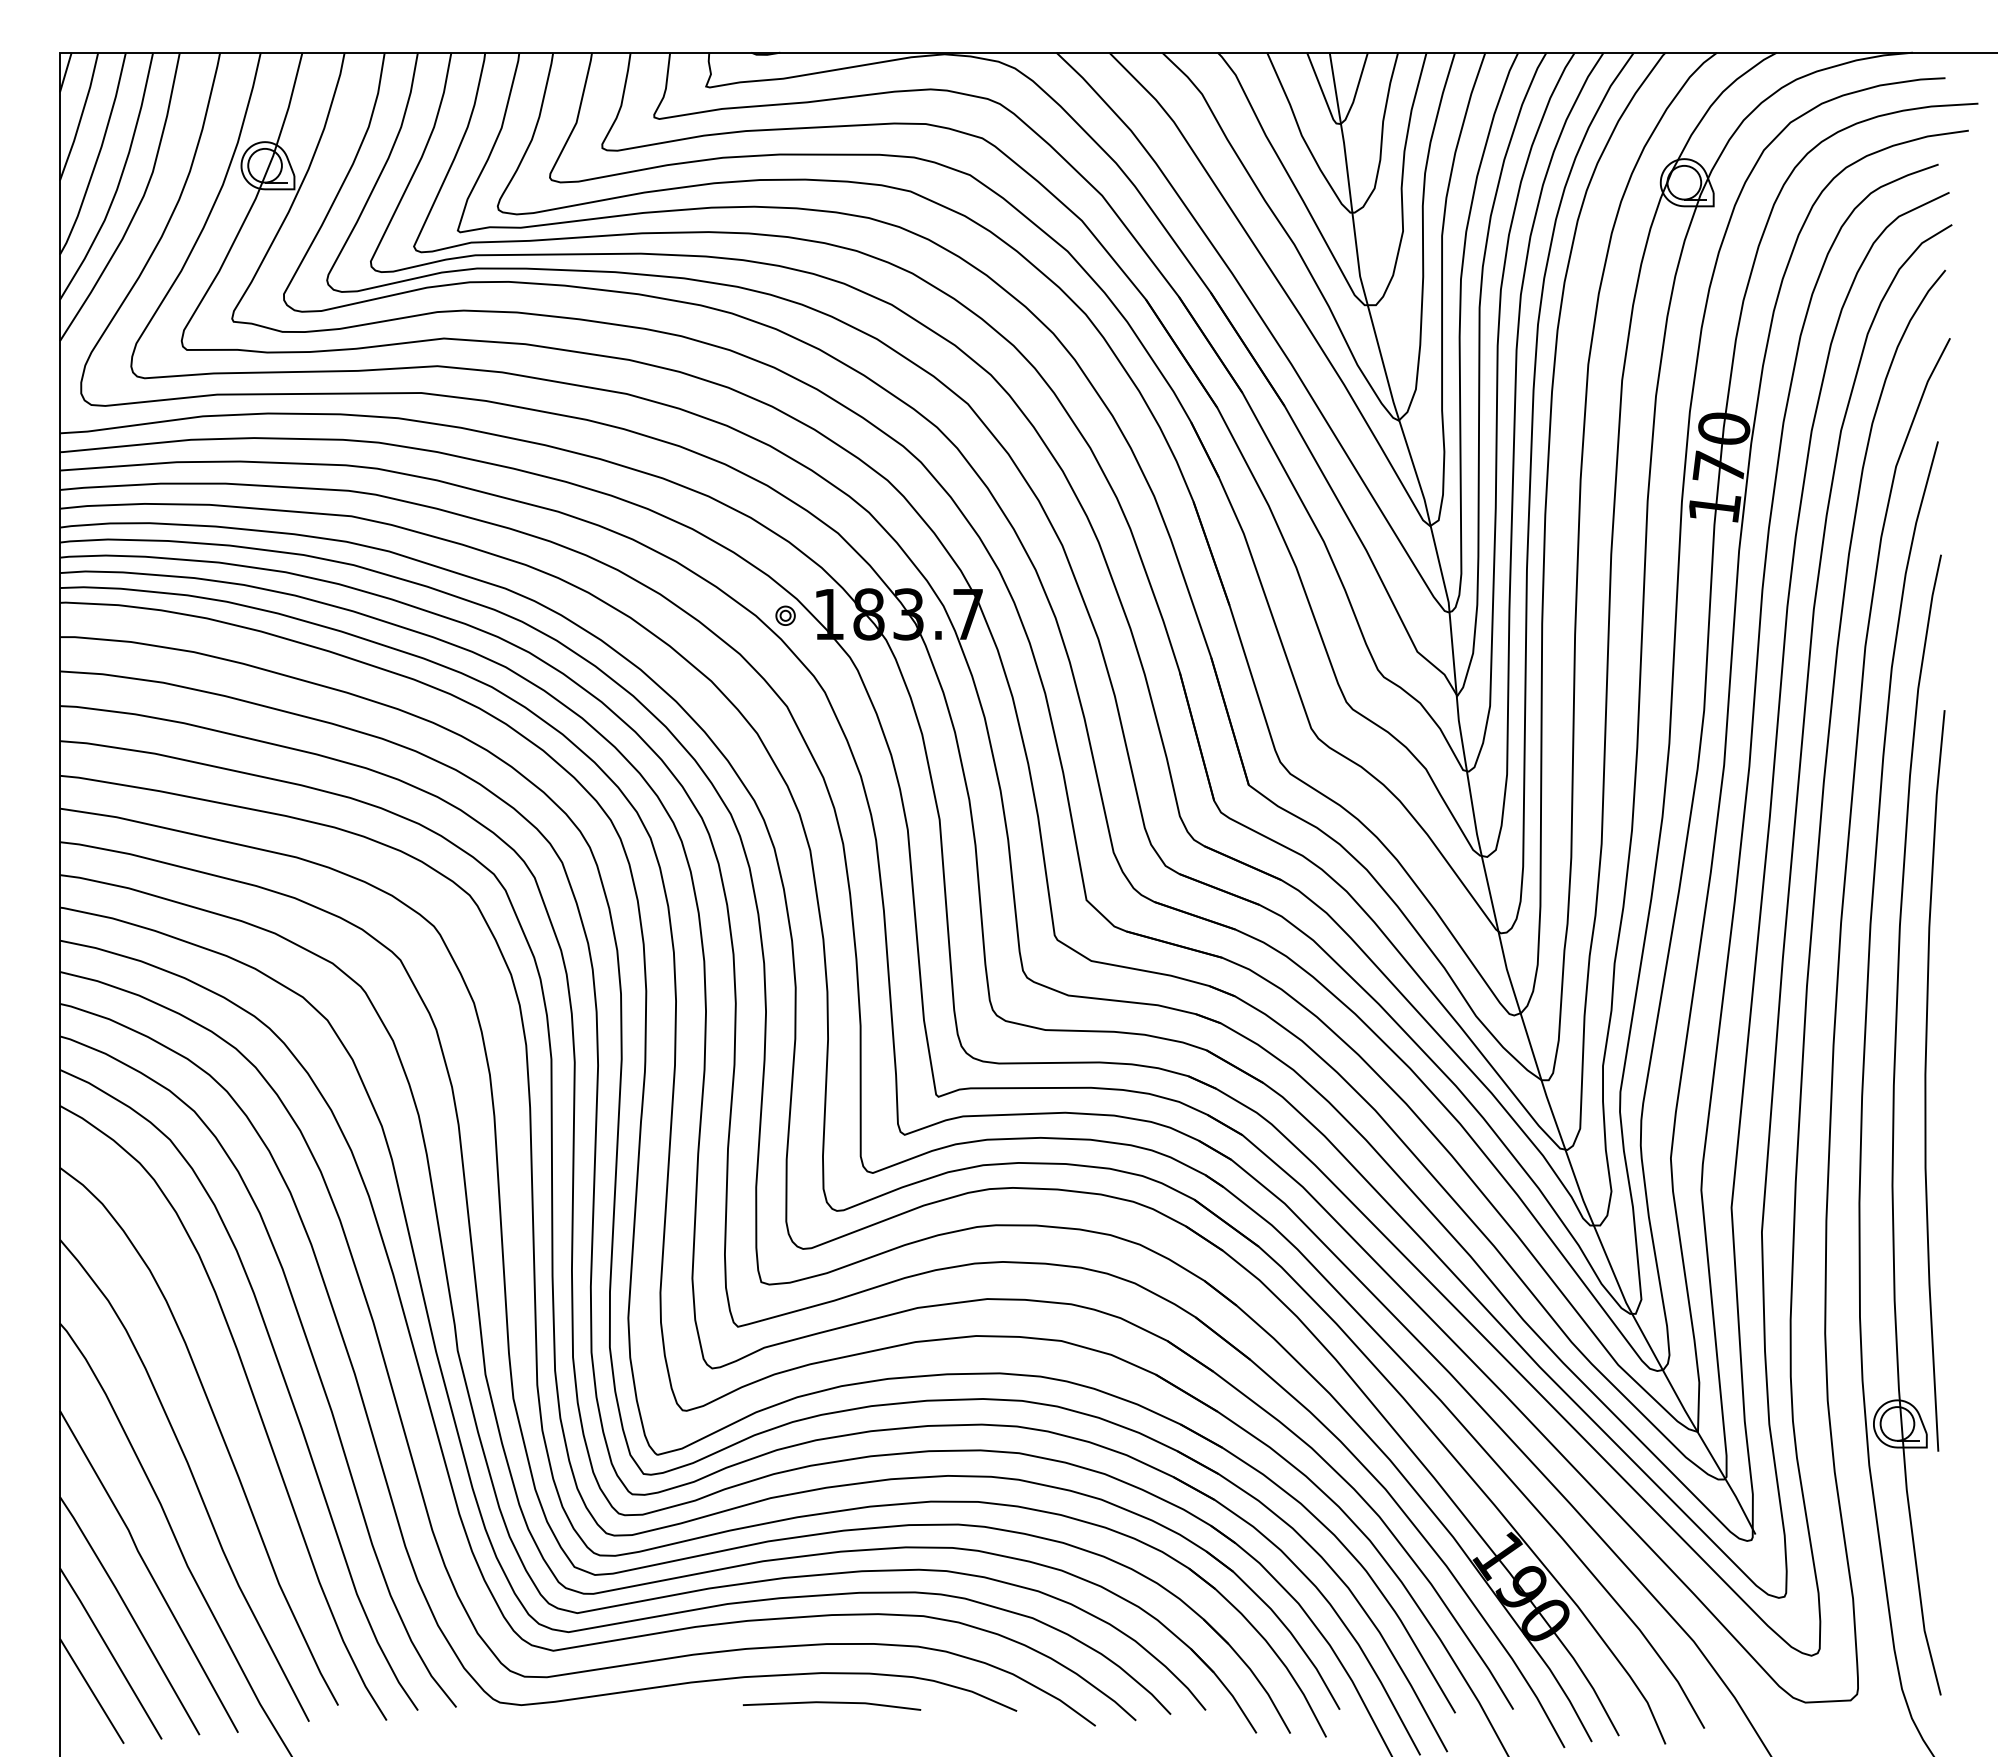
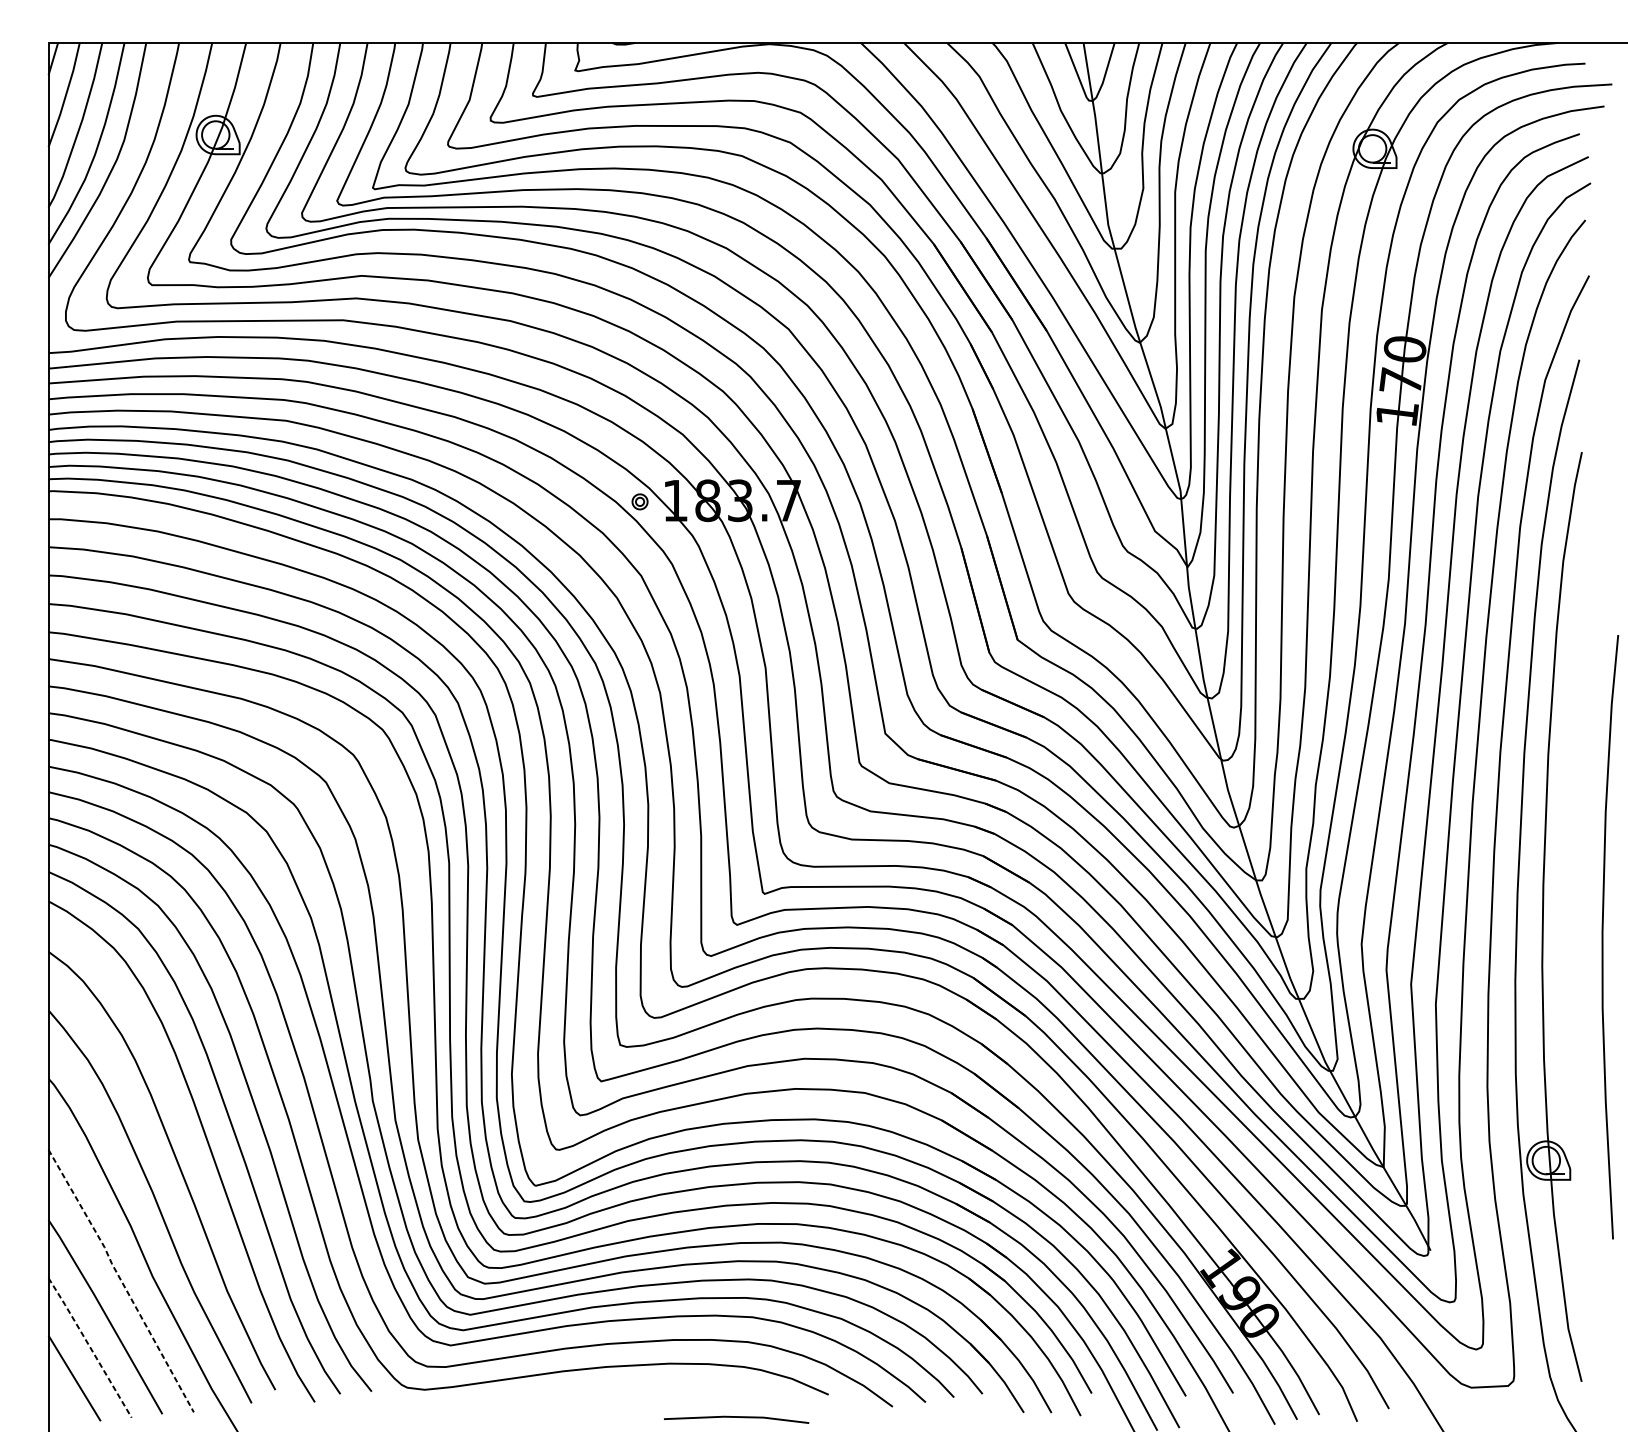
curve: (1926, 1080) -> (1603, 936), moved
line: (149, 1571) -> (121, 1280), solid -> dashed
line: (111, 1653) -> (90, 1347), solid -> dashed
line: (831, 1703) -> (736, 1417), moved

